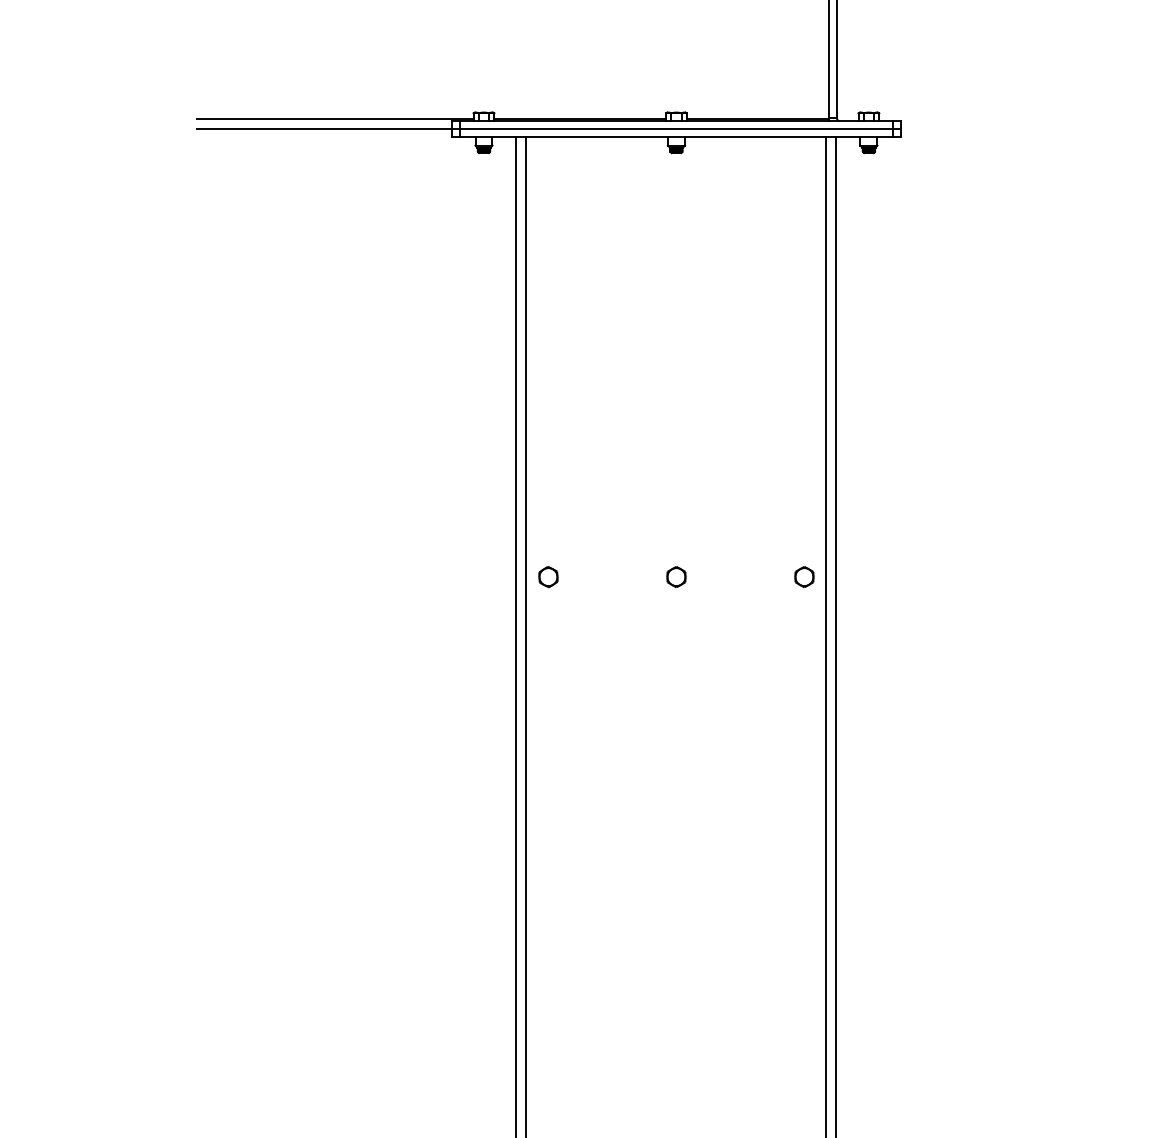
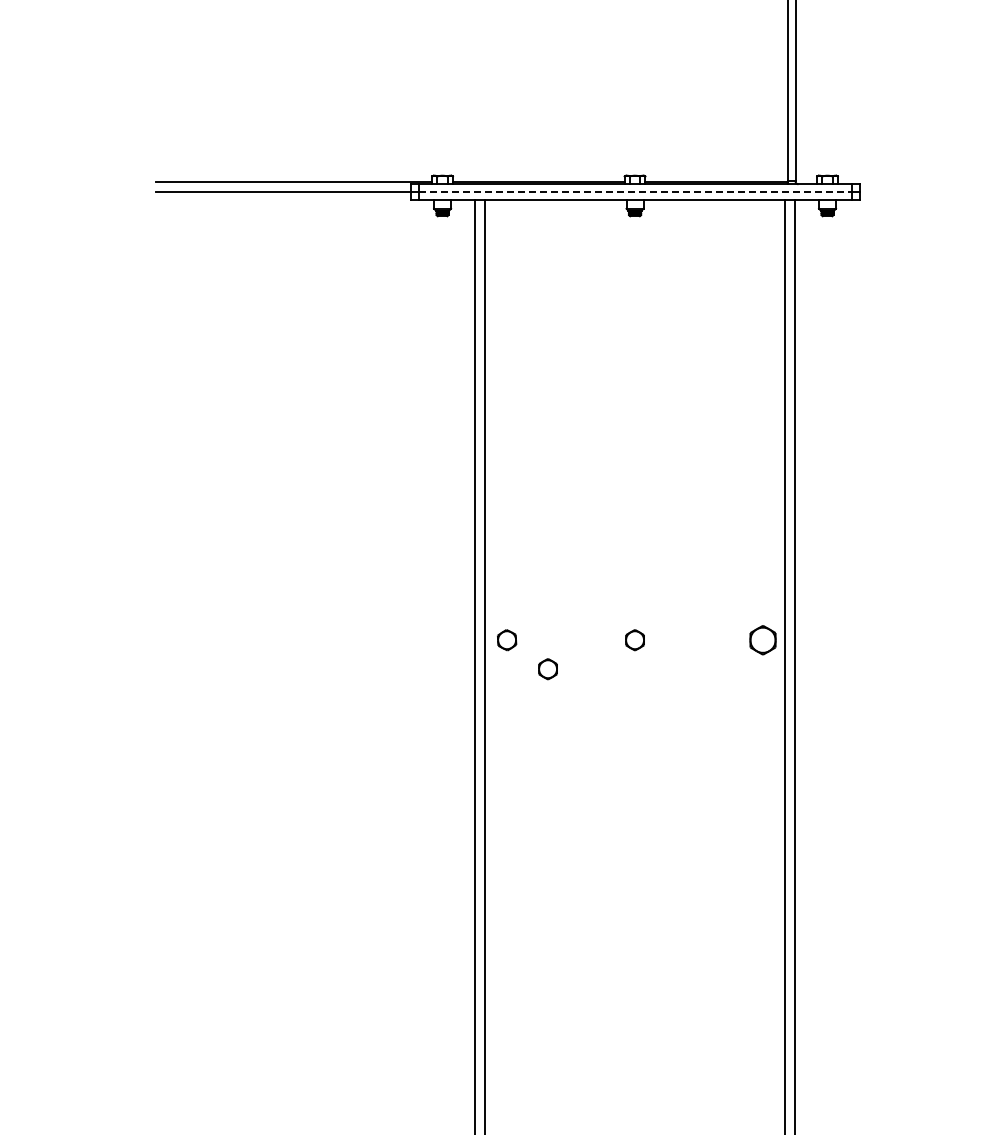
line: (676, 129) -> (635, 192), solid -> dashed
part: (804, 576) -> (763, 639), size x1.4
part: (589, 605) -> (548, 668), added

